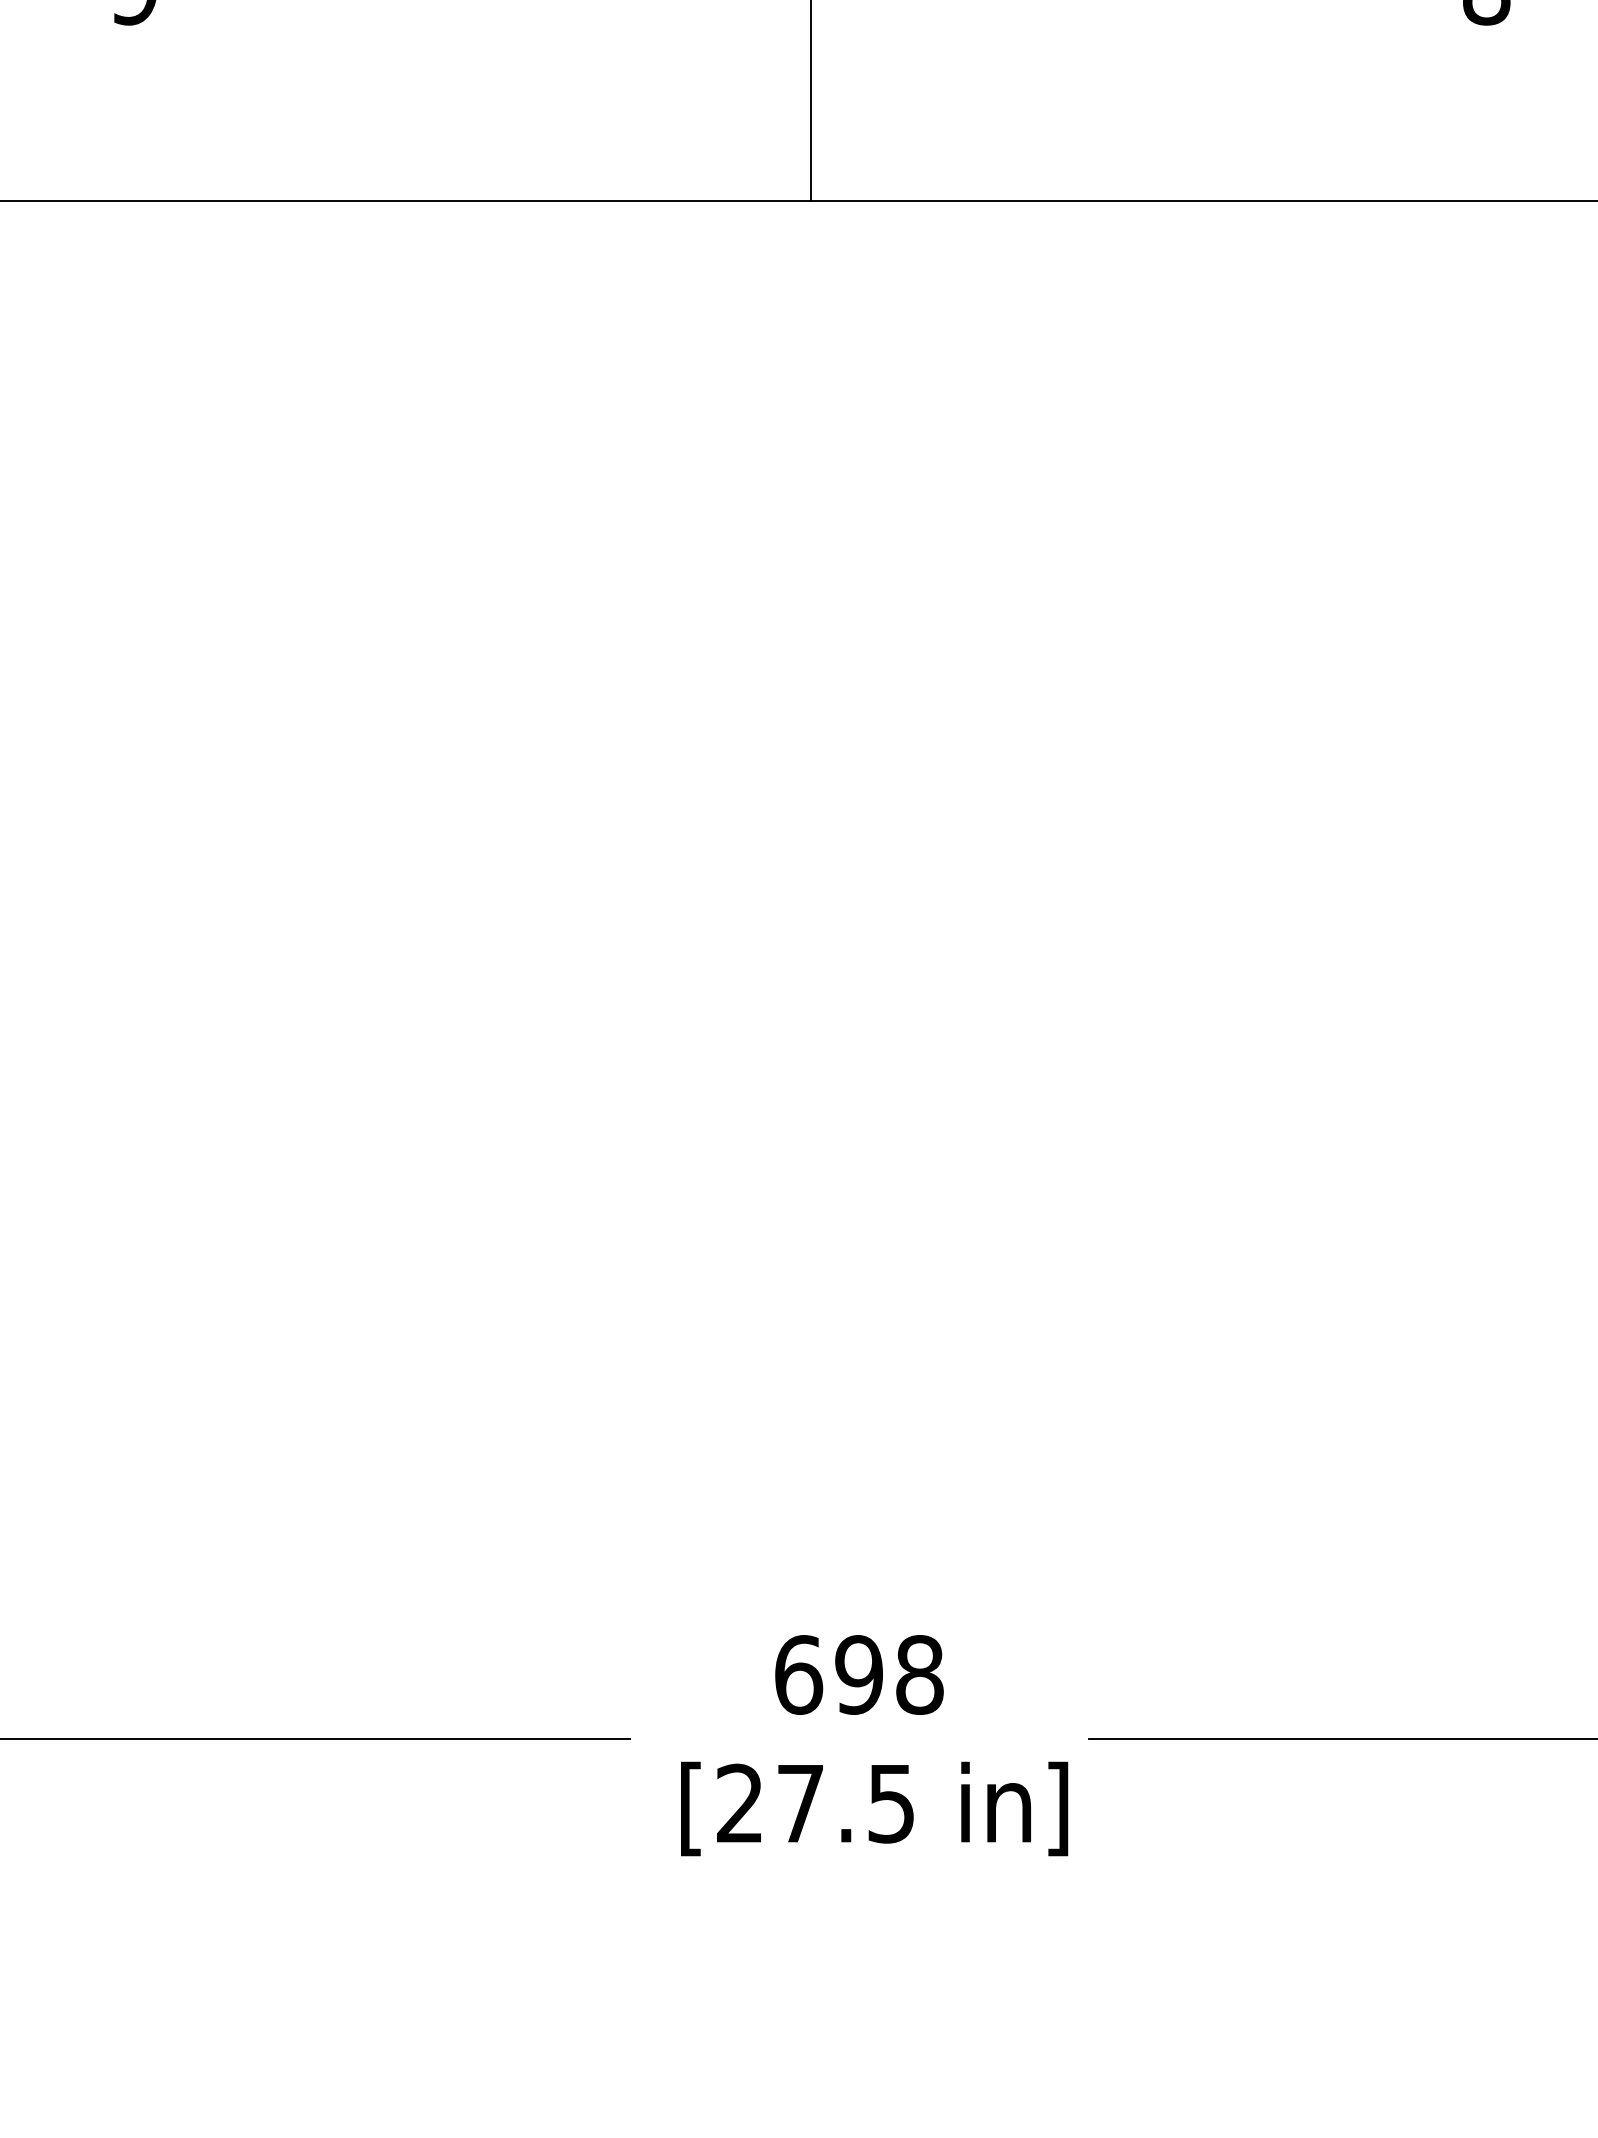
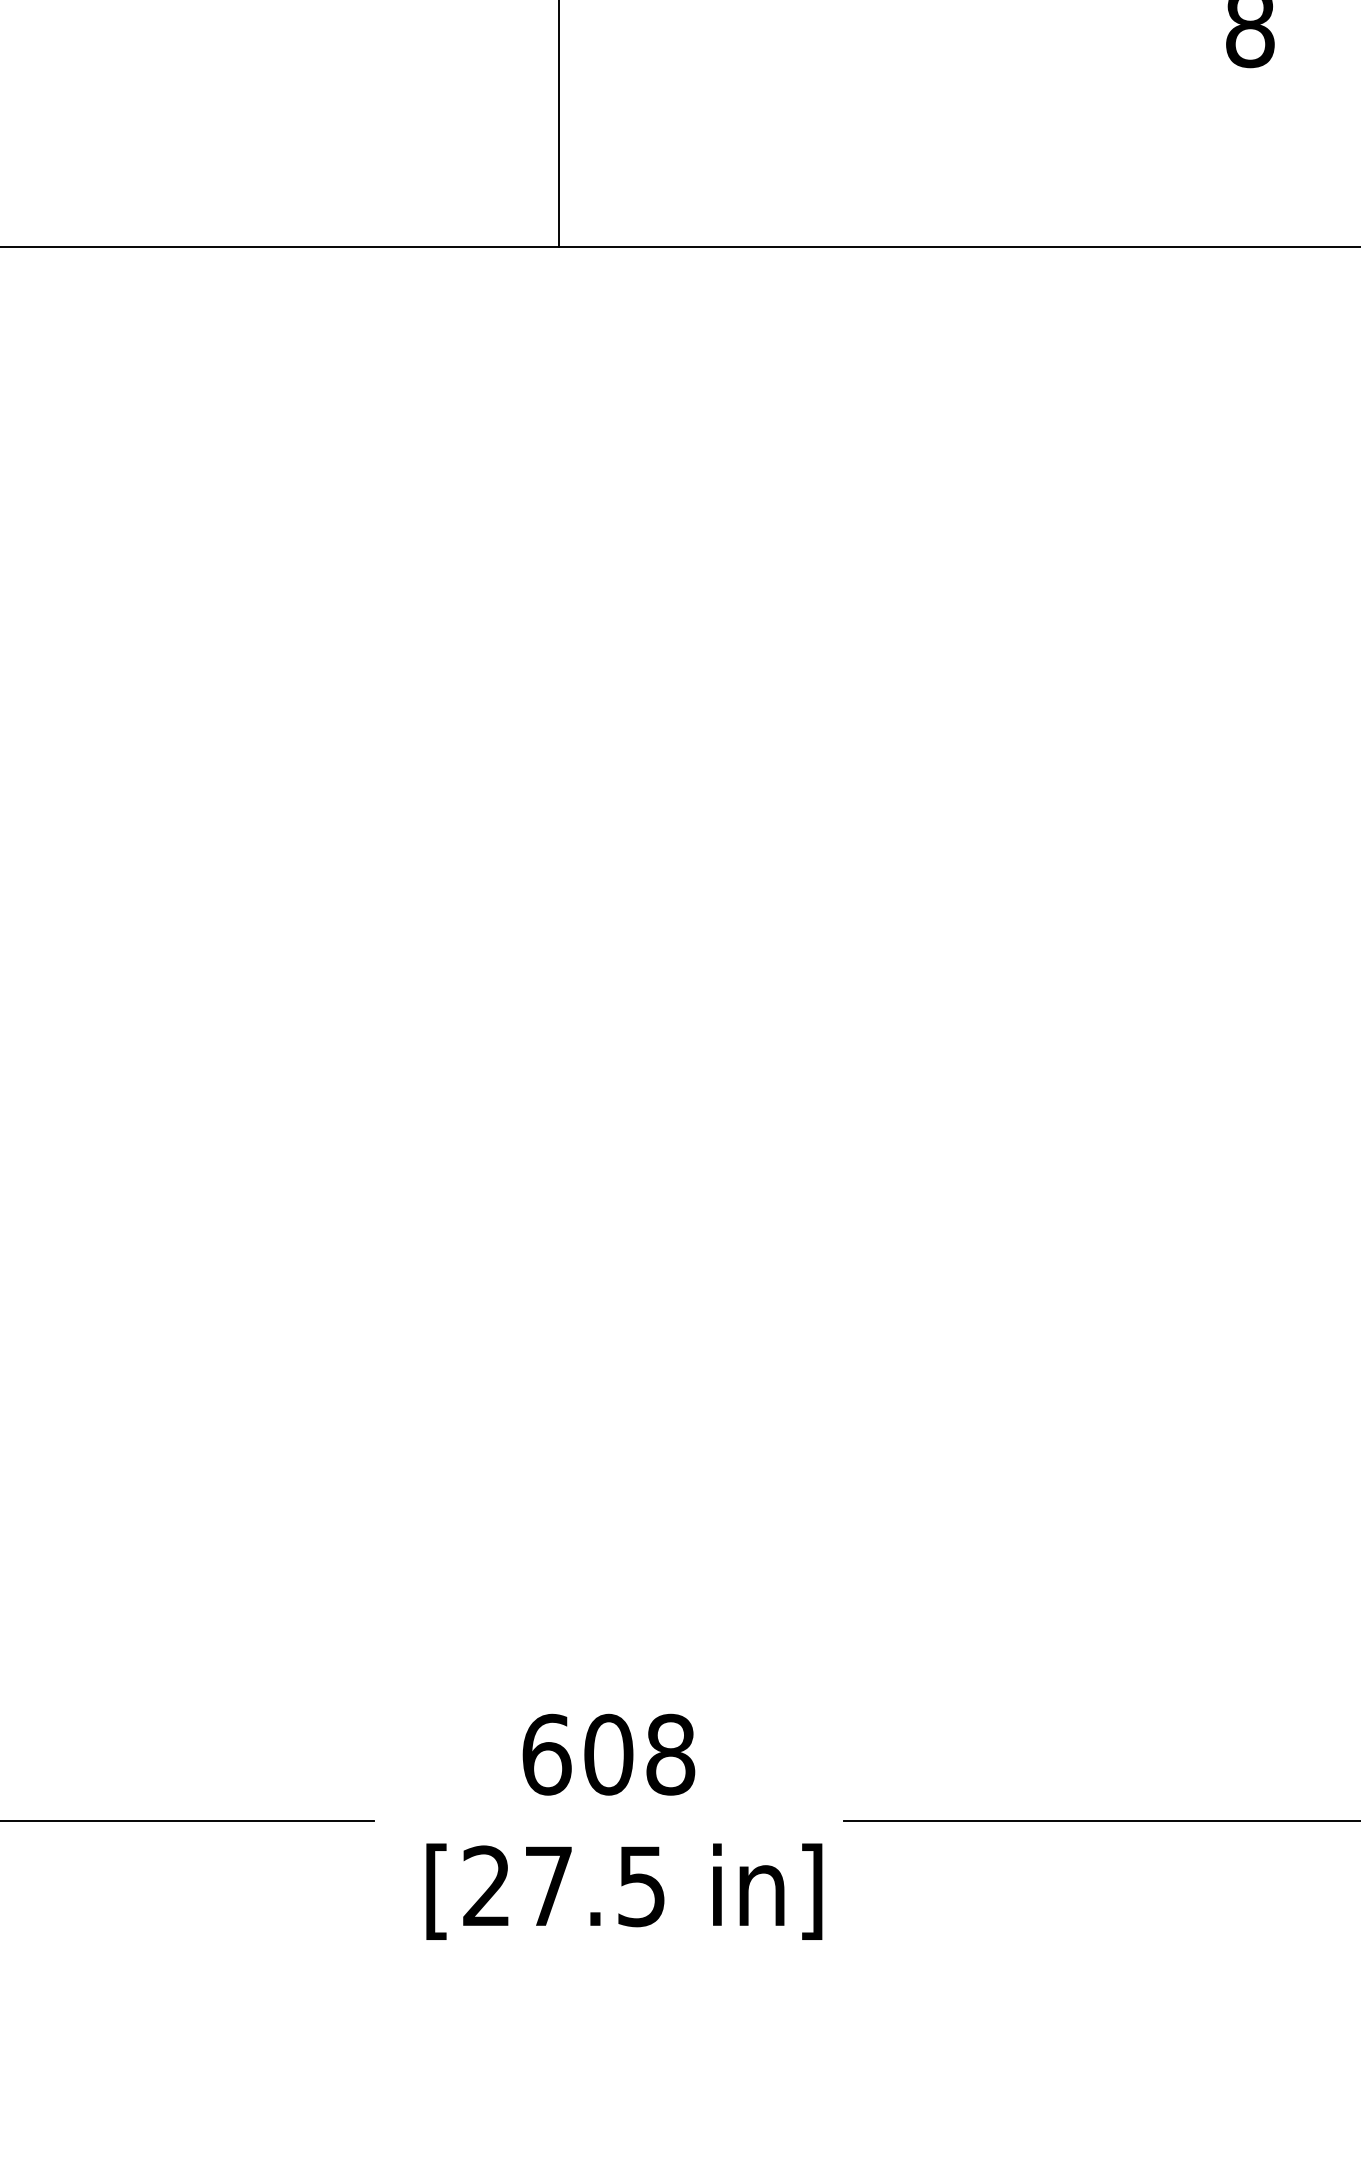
text: (859, 1674) -> (608, 1754), 698 -> 608

